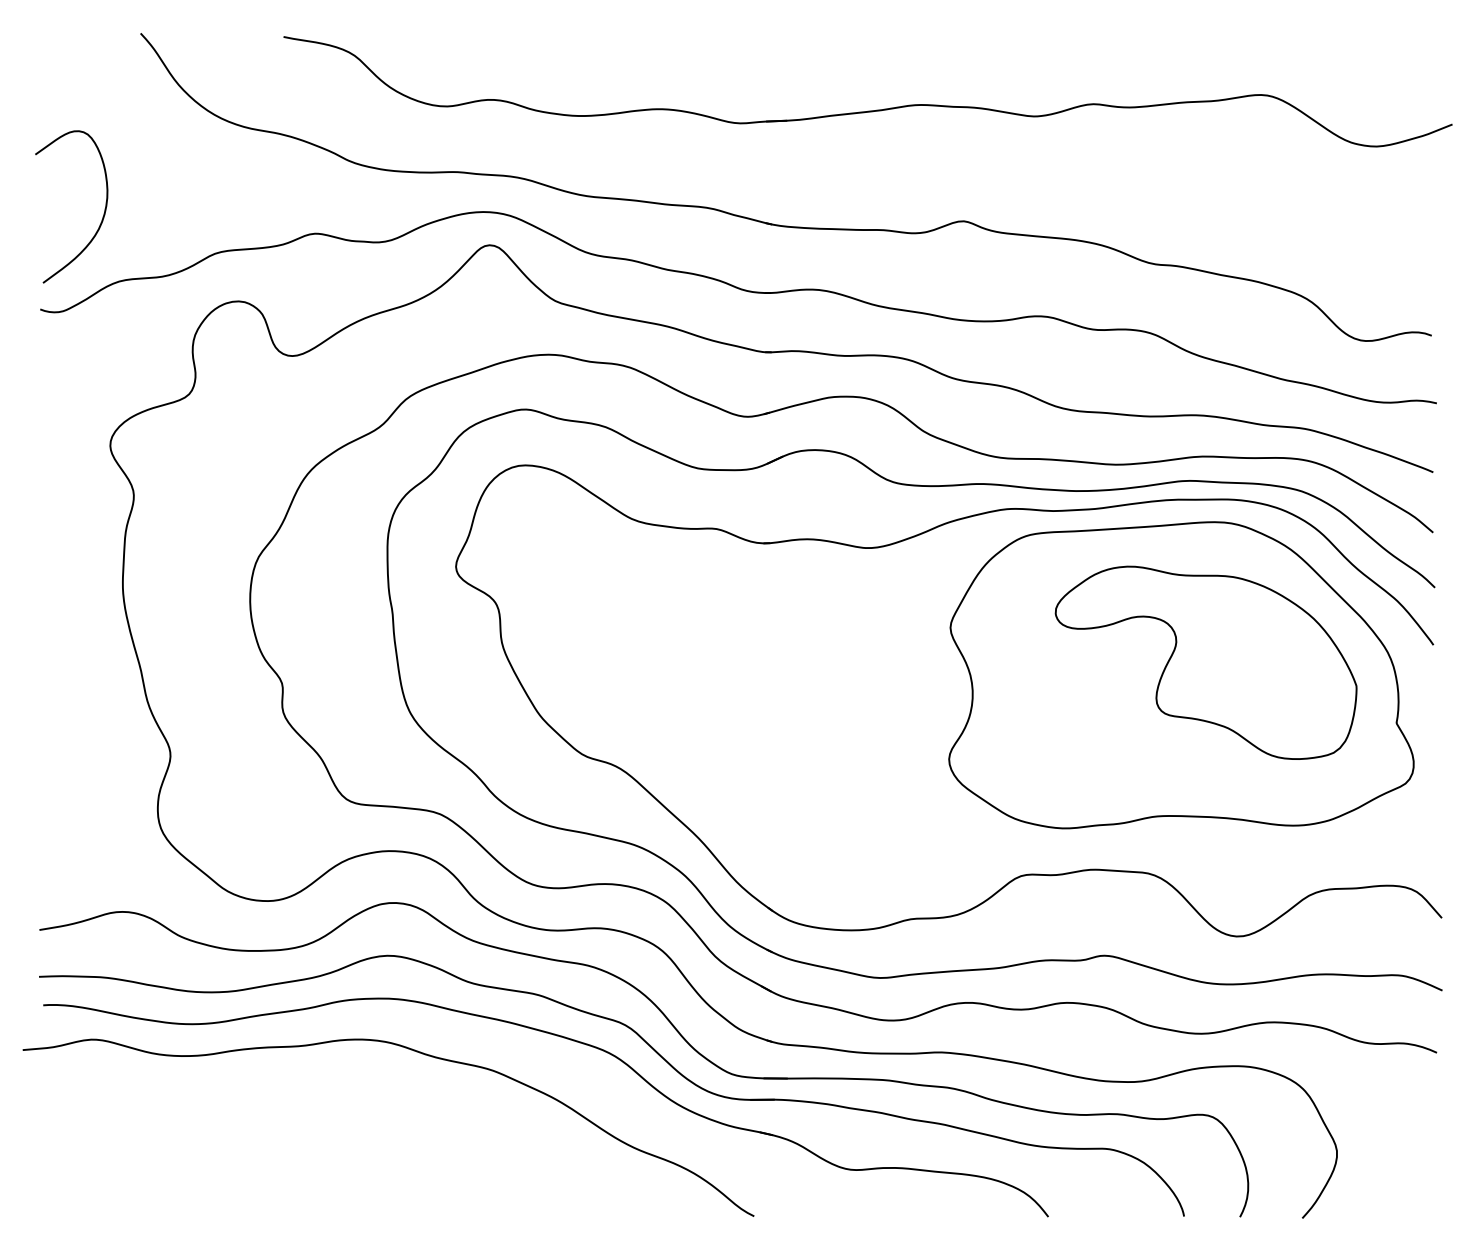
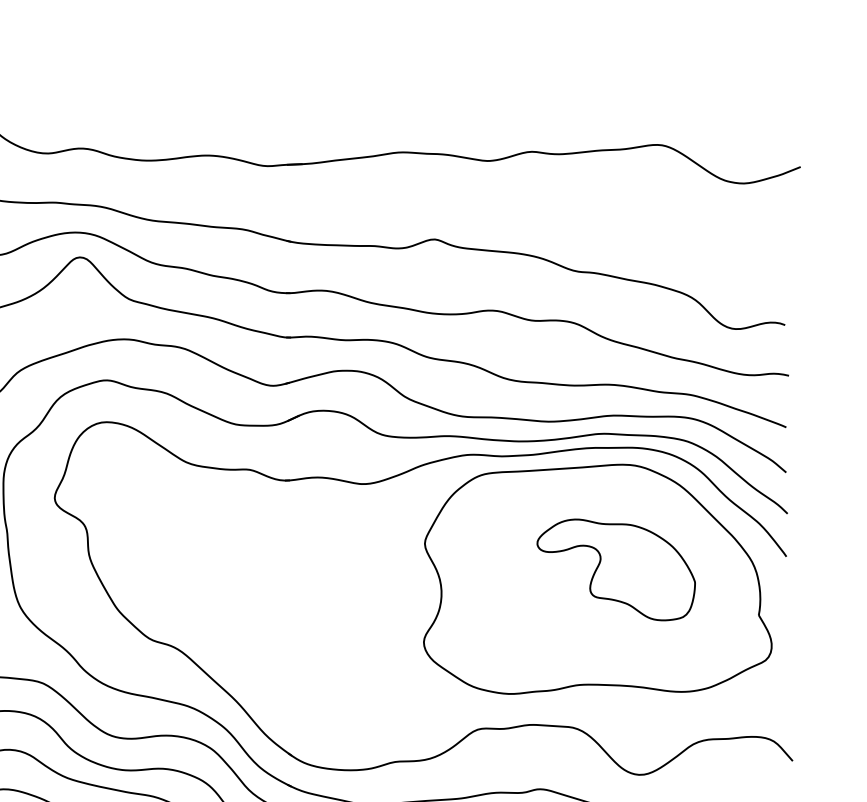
part: (1205, 662) -> (615, 569), size x0.7

